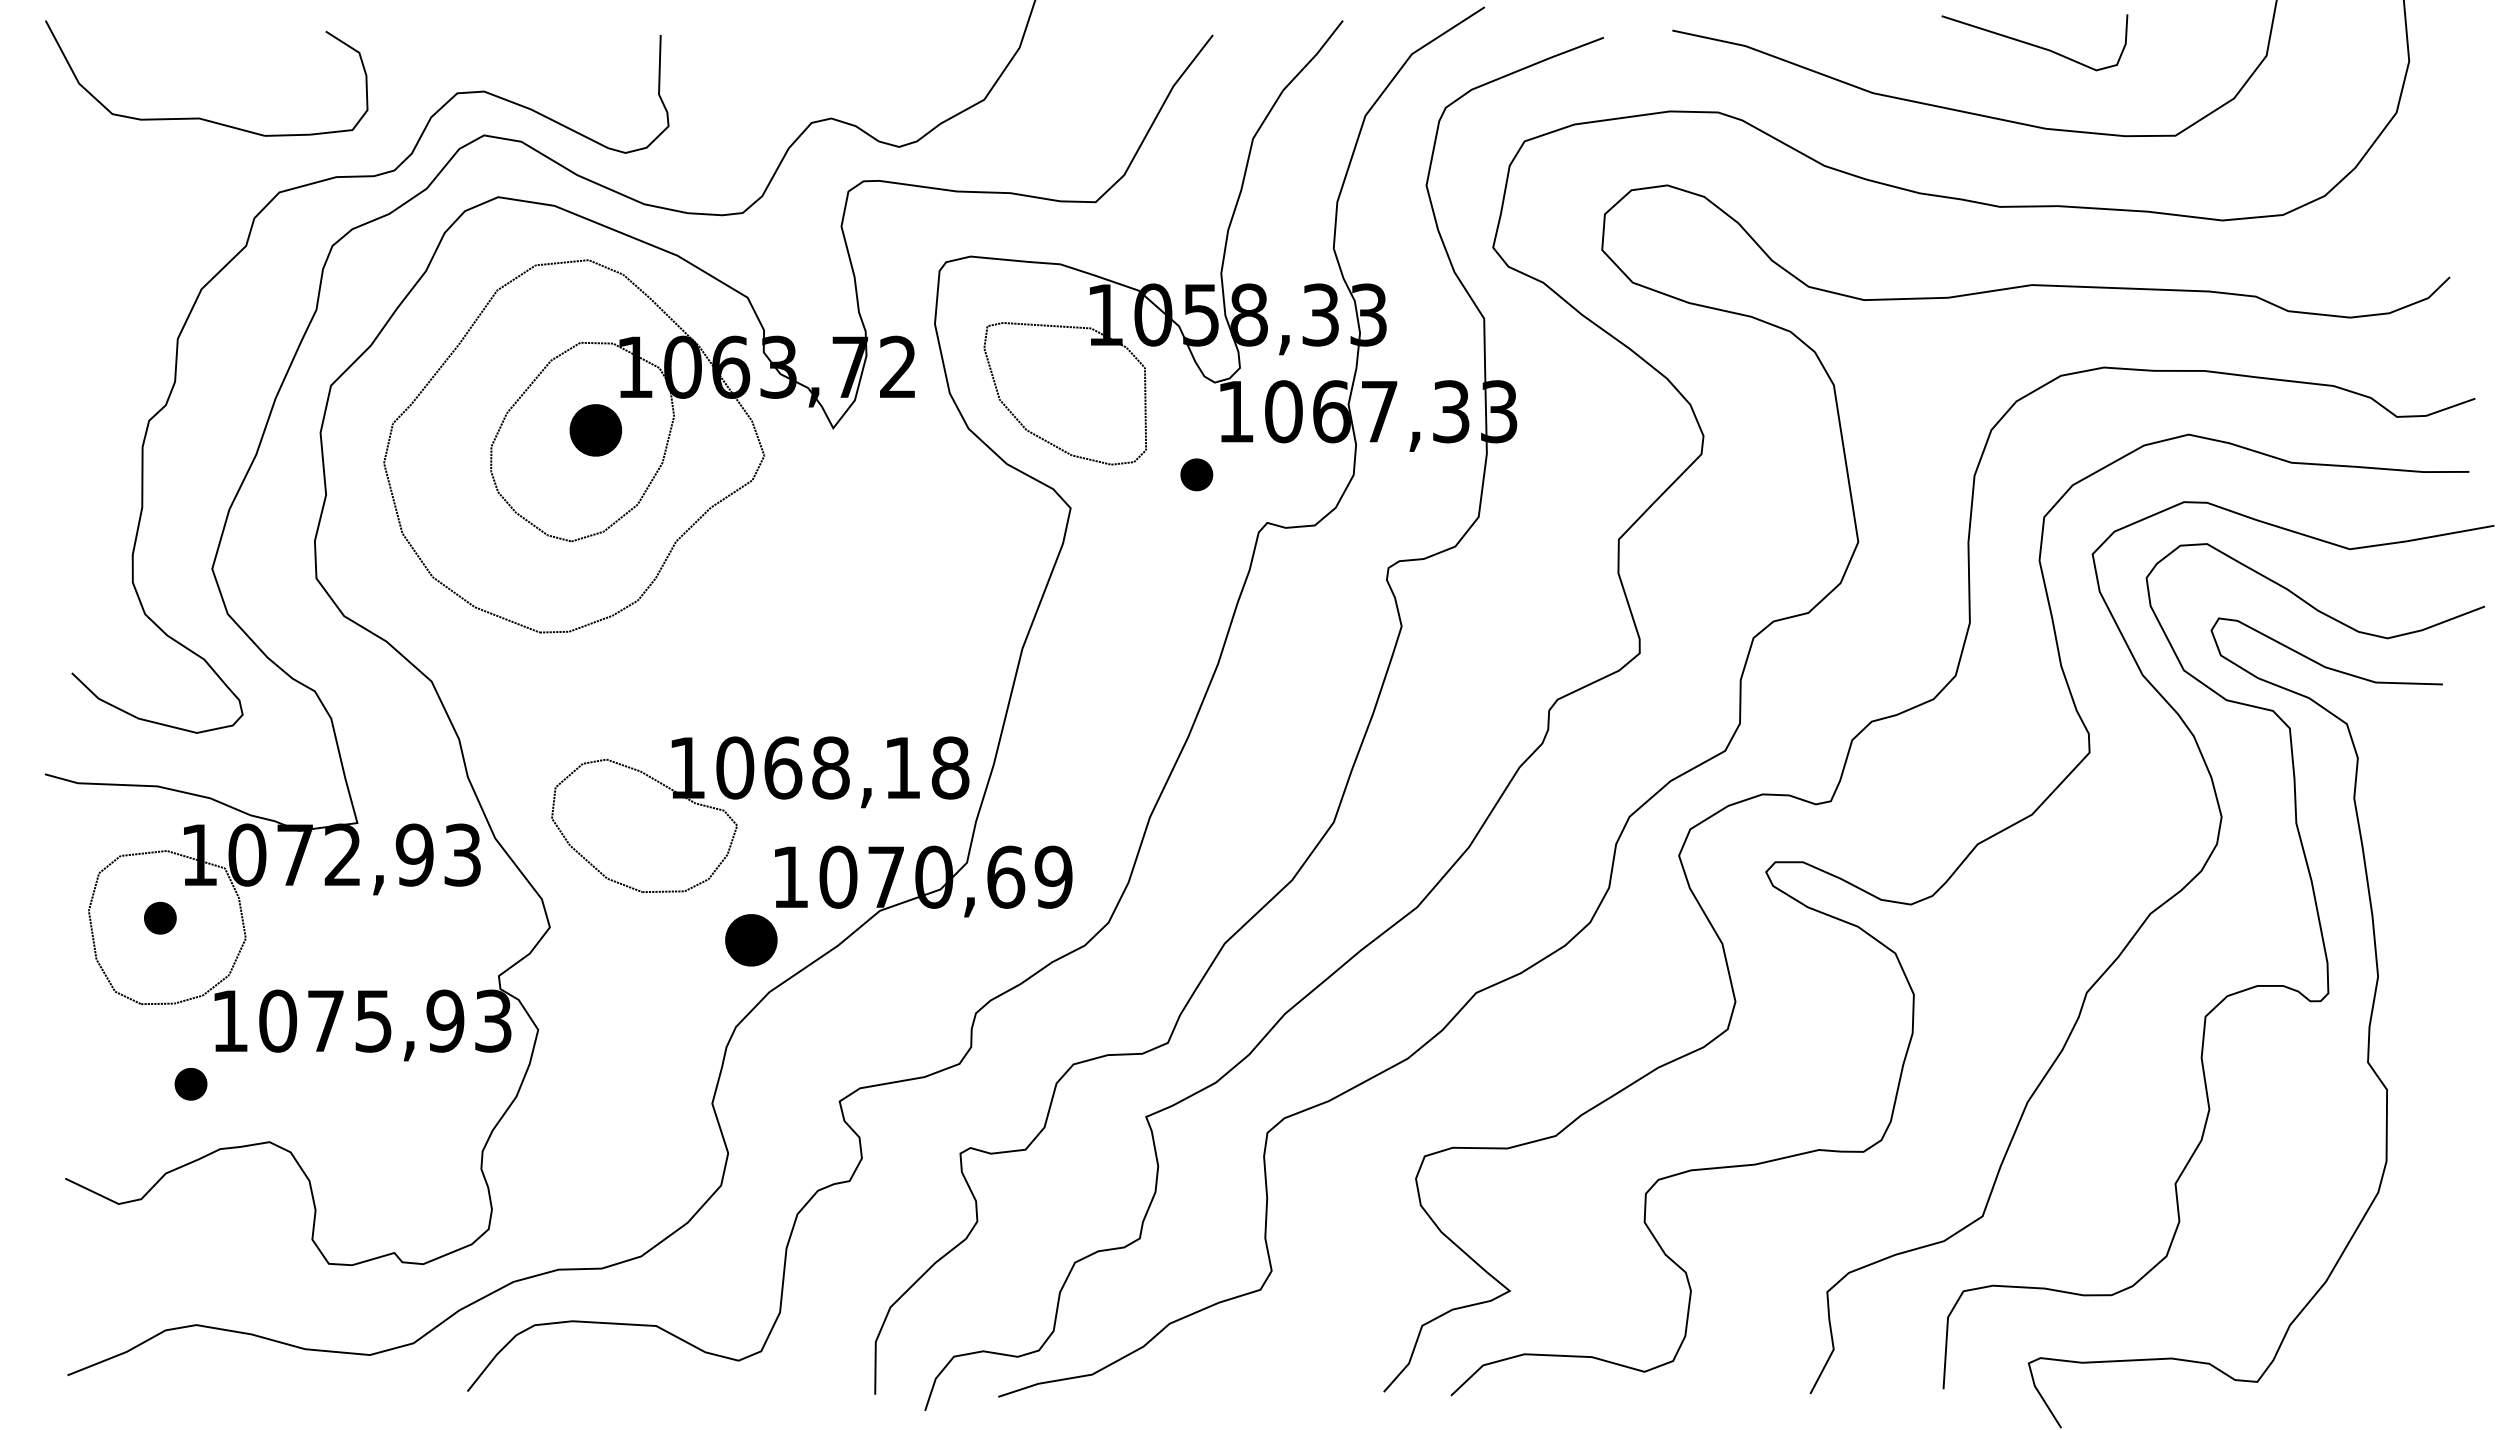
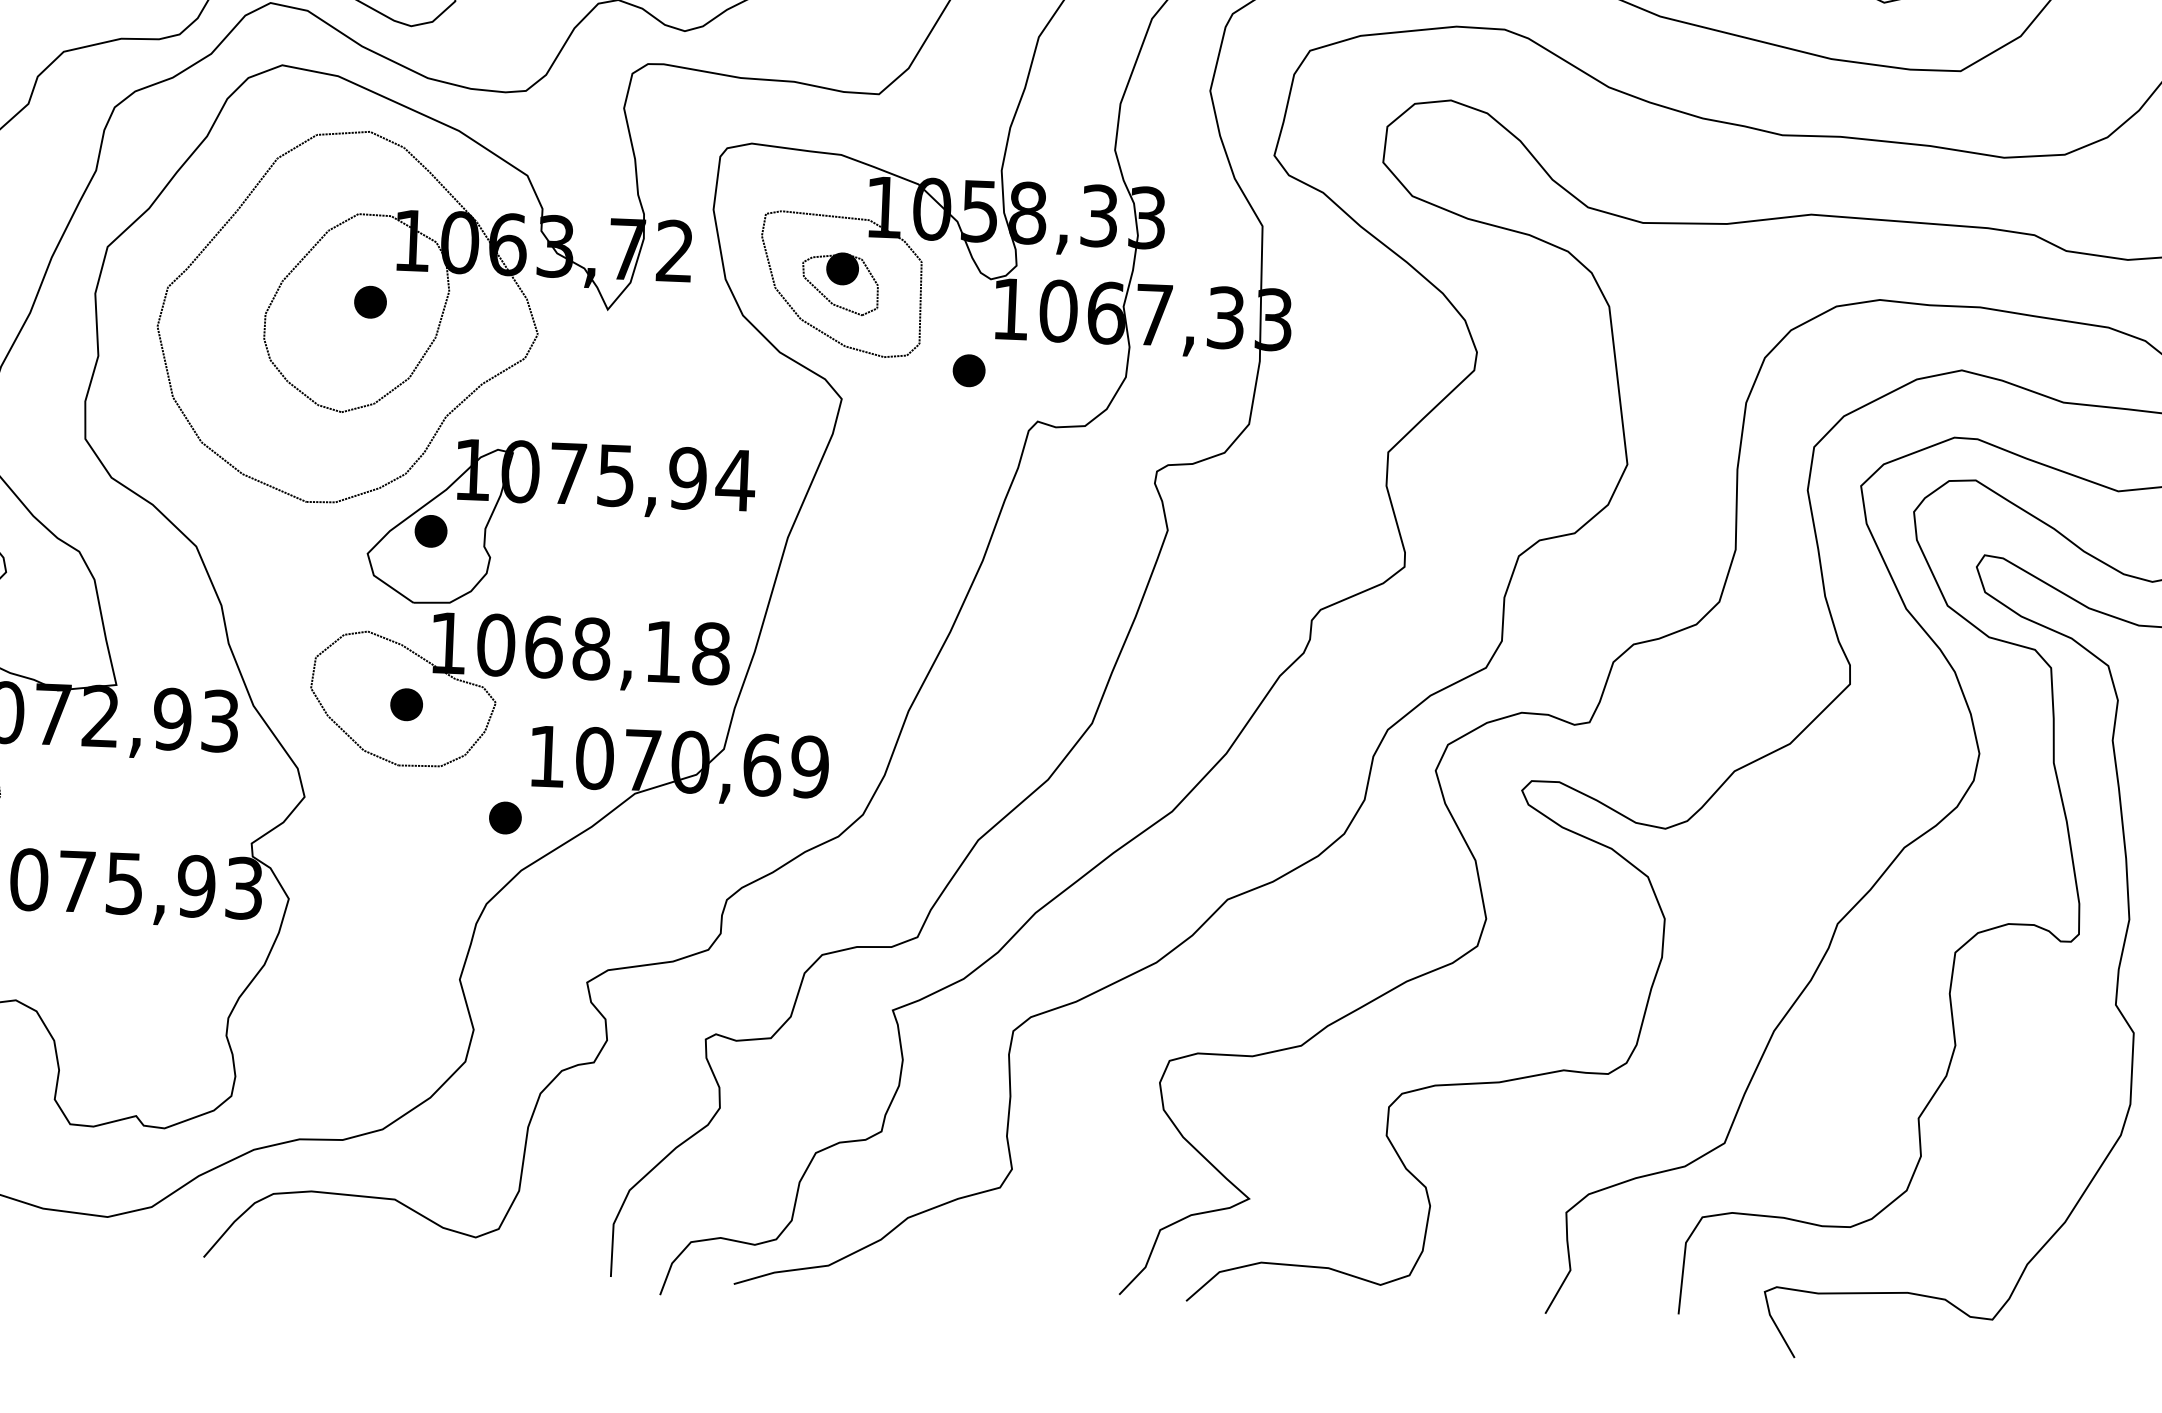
part: (1064, 392) -> (840, 283), added
part: (595, 430) -> (370, 302), size x0.62
part: (794, 624) -> (561, 504), added
part: (647, 830) -> (406, 704), added
part: (751, 940) -> (505, 818), size x0.62

